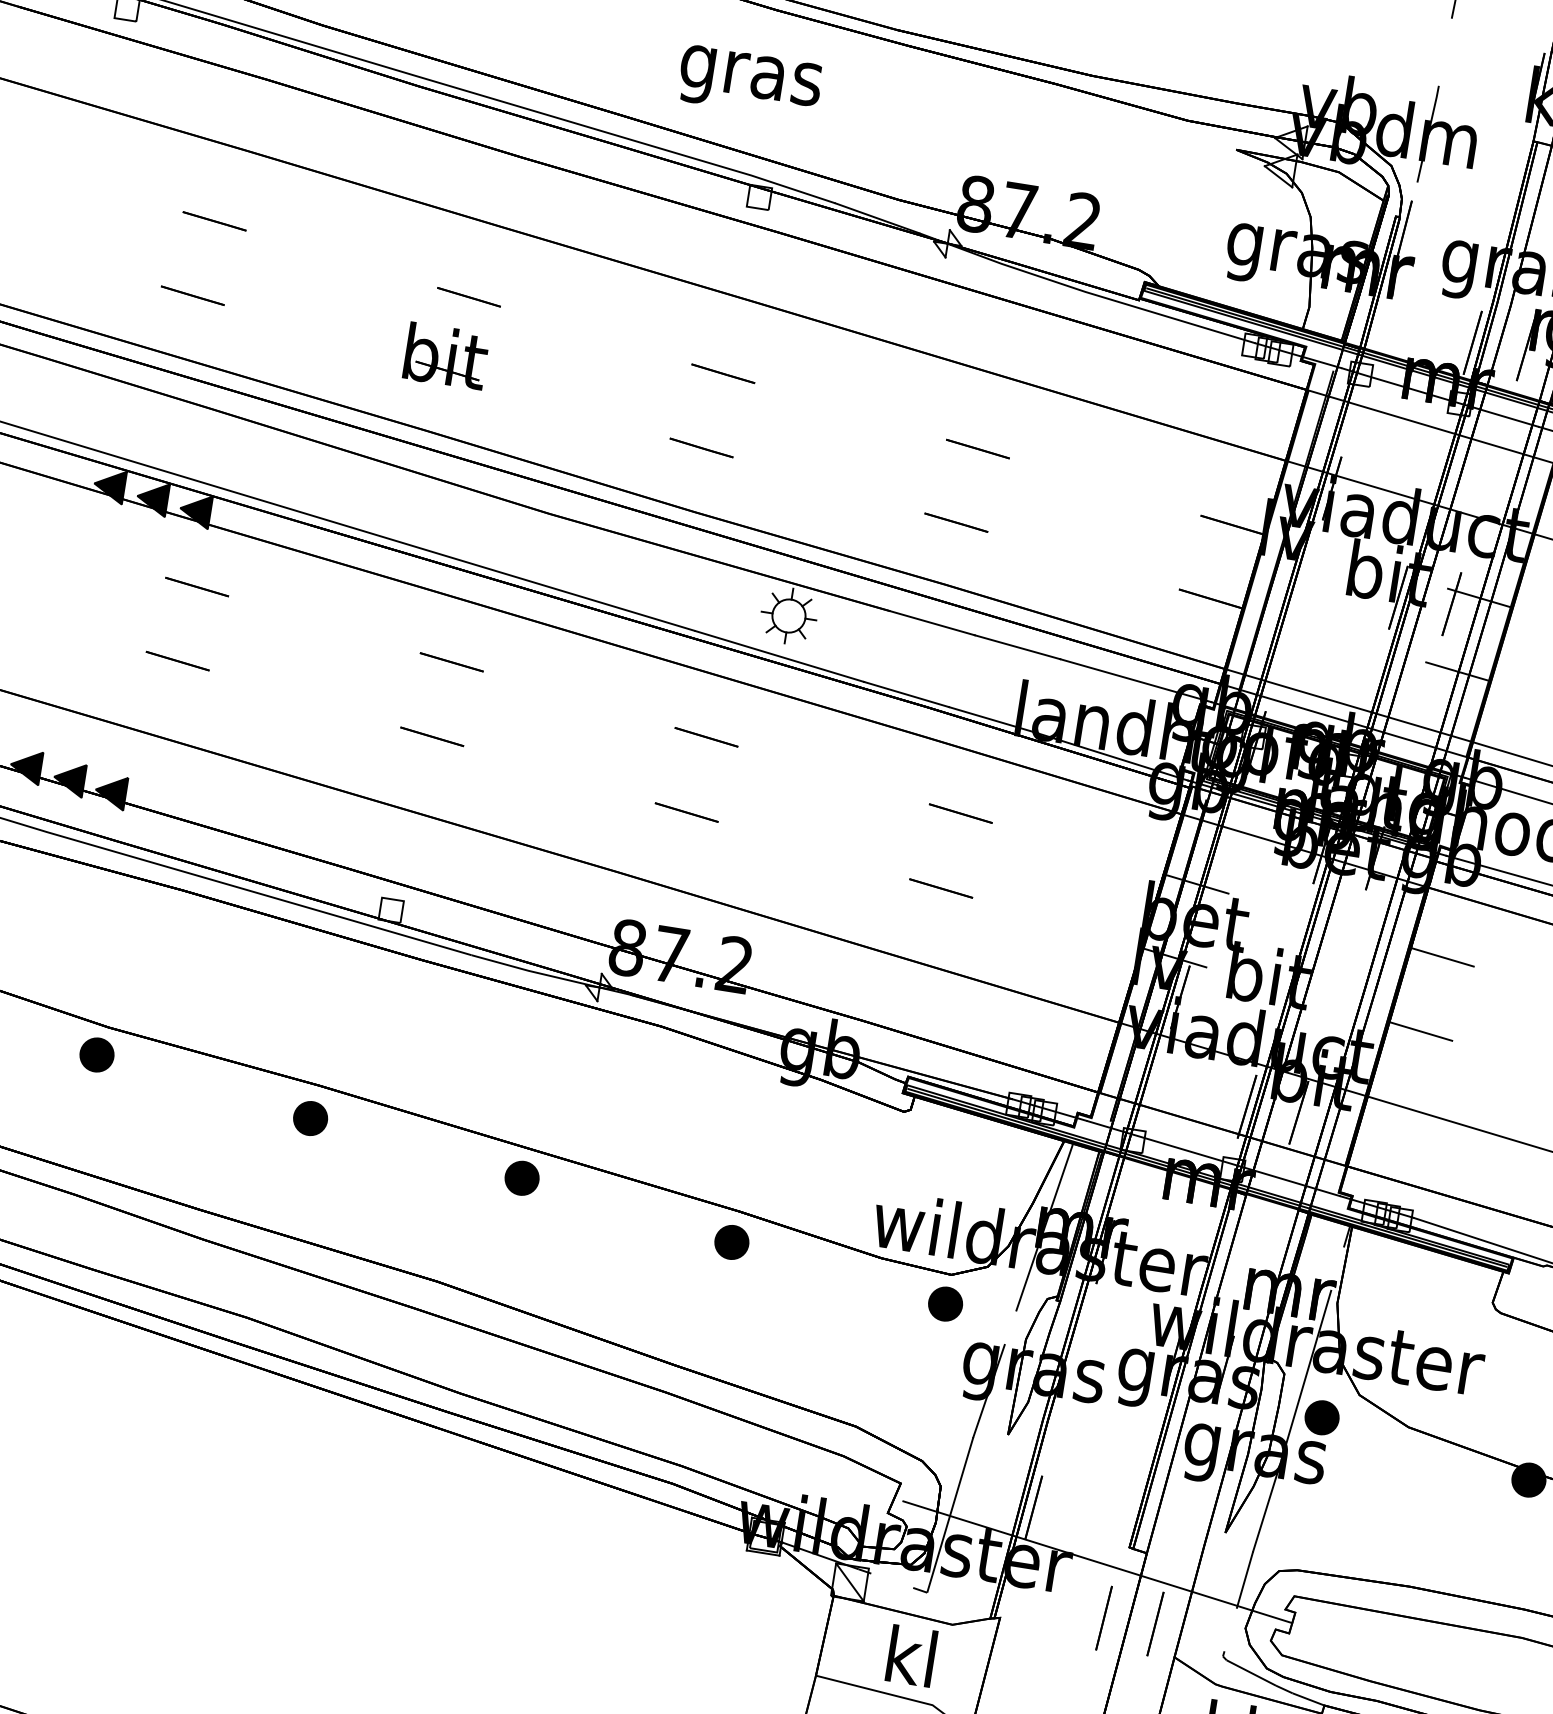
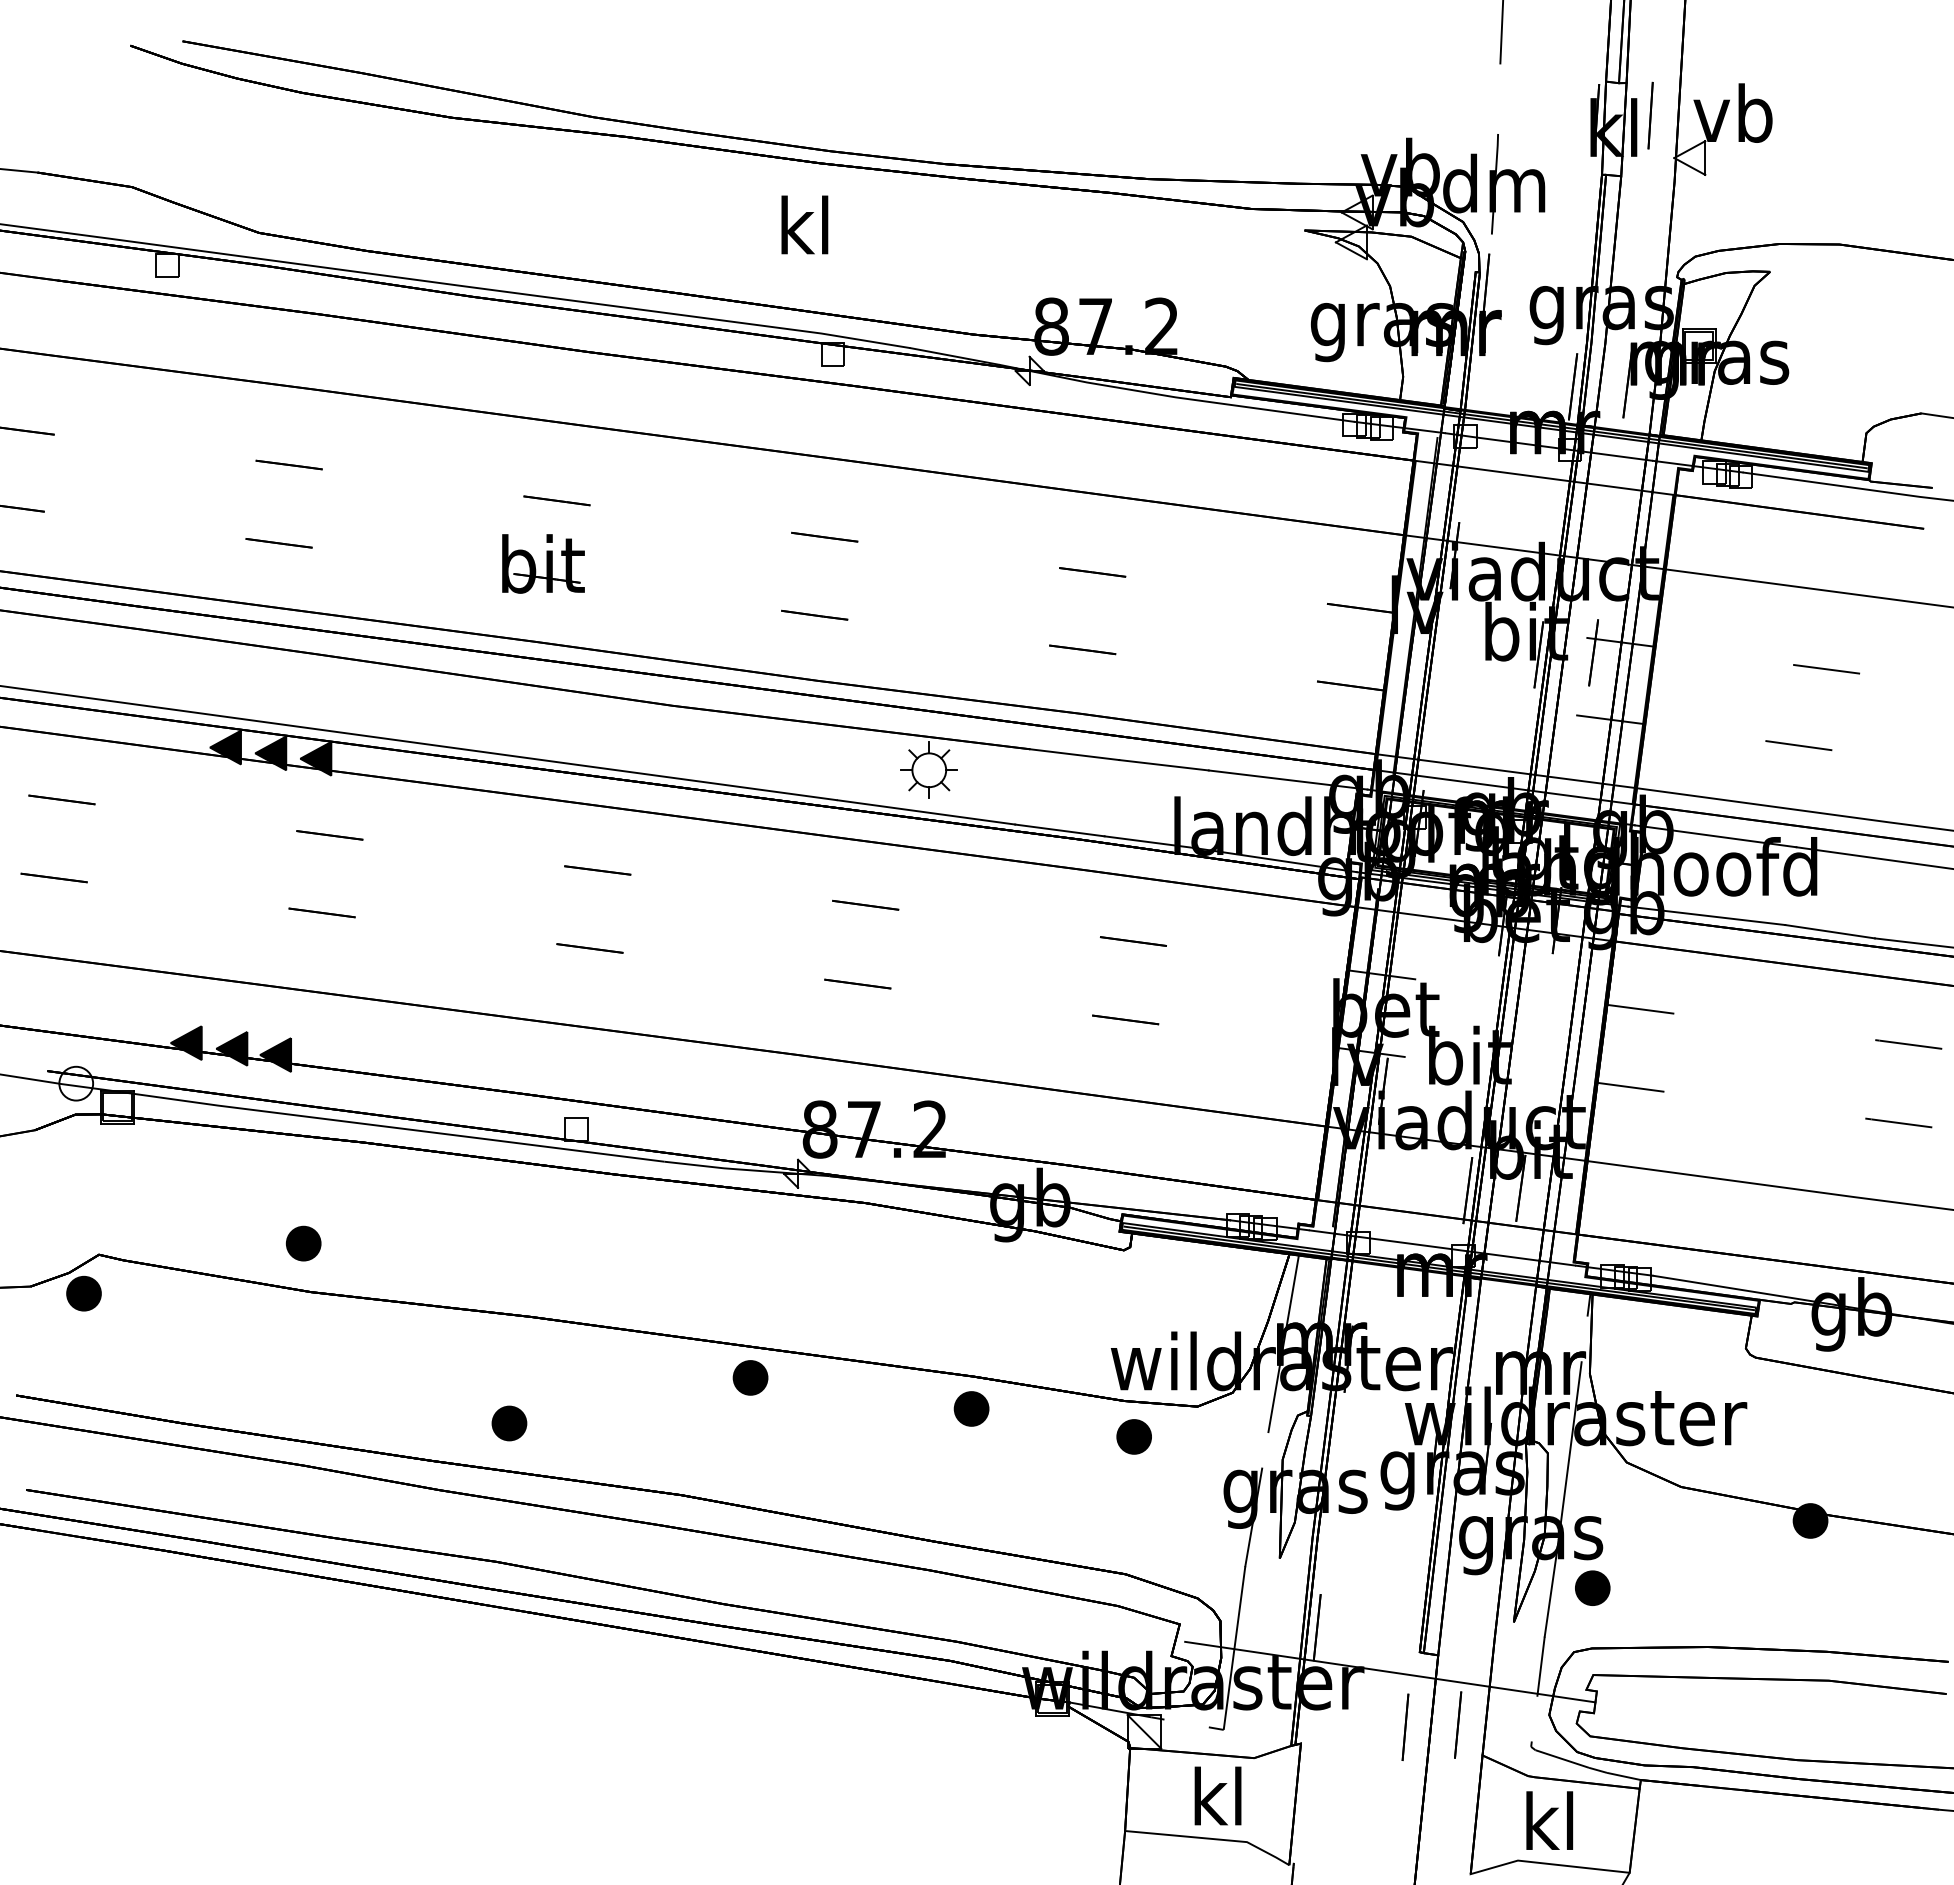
text: (751, 75) -> (805, 232), gras -> kl
part: (96, 1054) -> (303, 1243), moved
part: (310, 1118) -> (509, 1423), moved
part: (944, 1303) -> (1133, 1436), moved
part: (1321, 1417) -> (1592, 1587), moved

